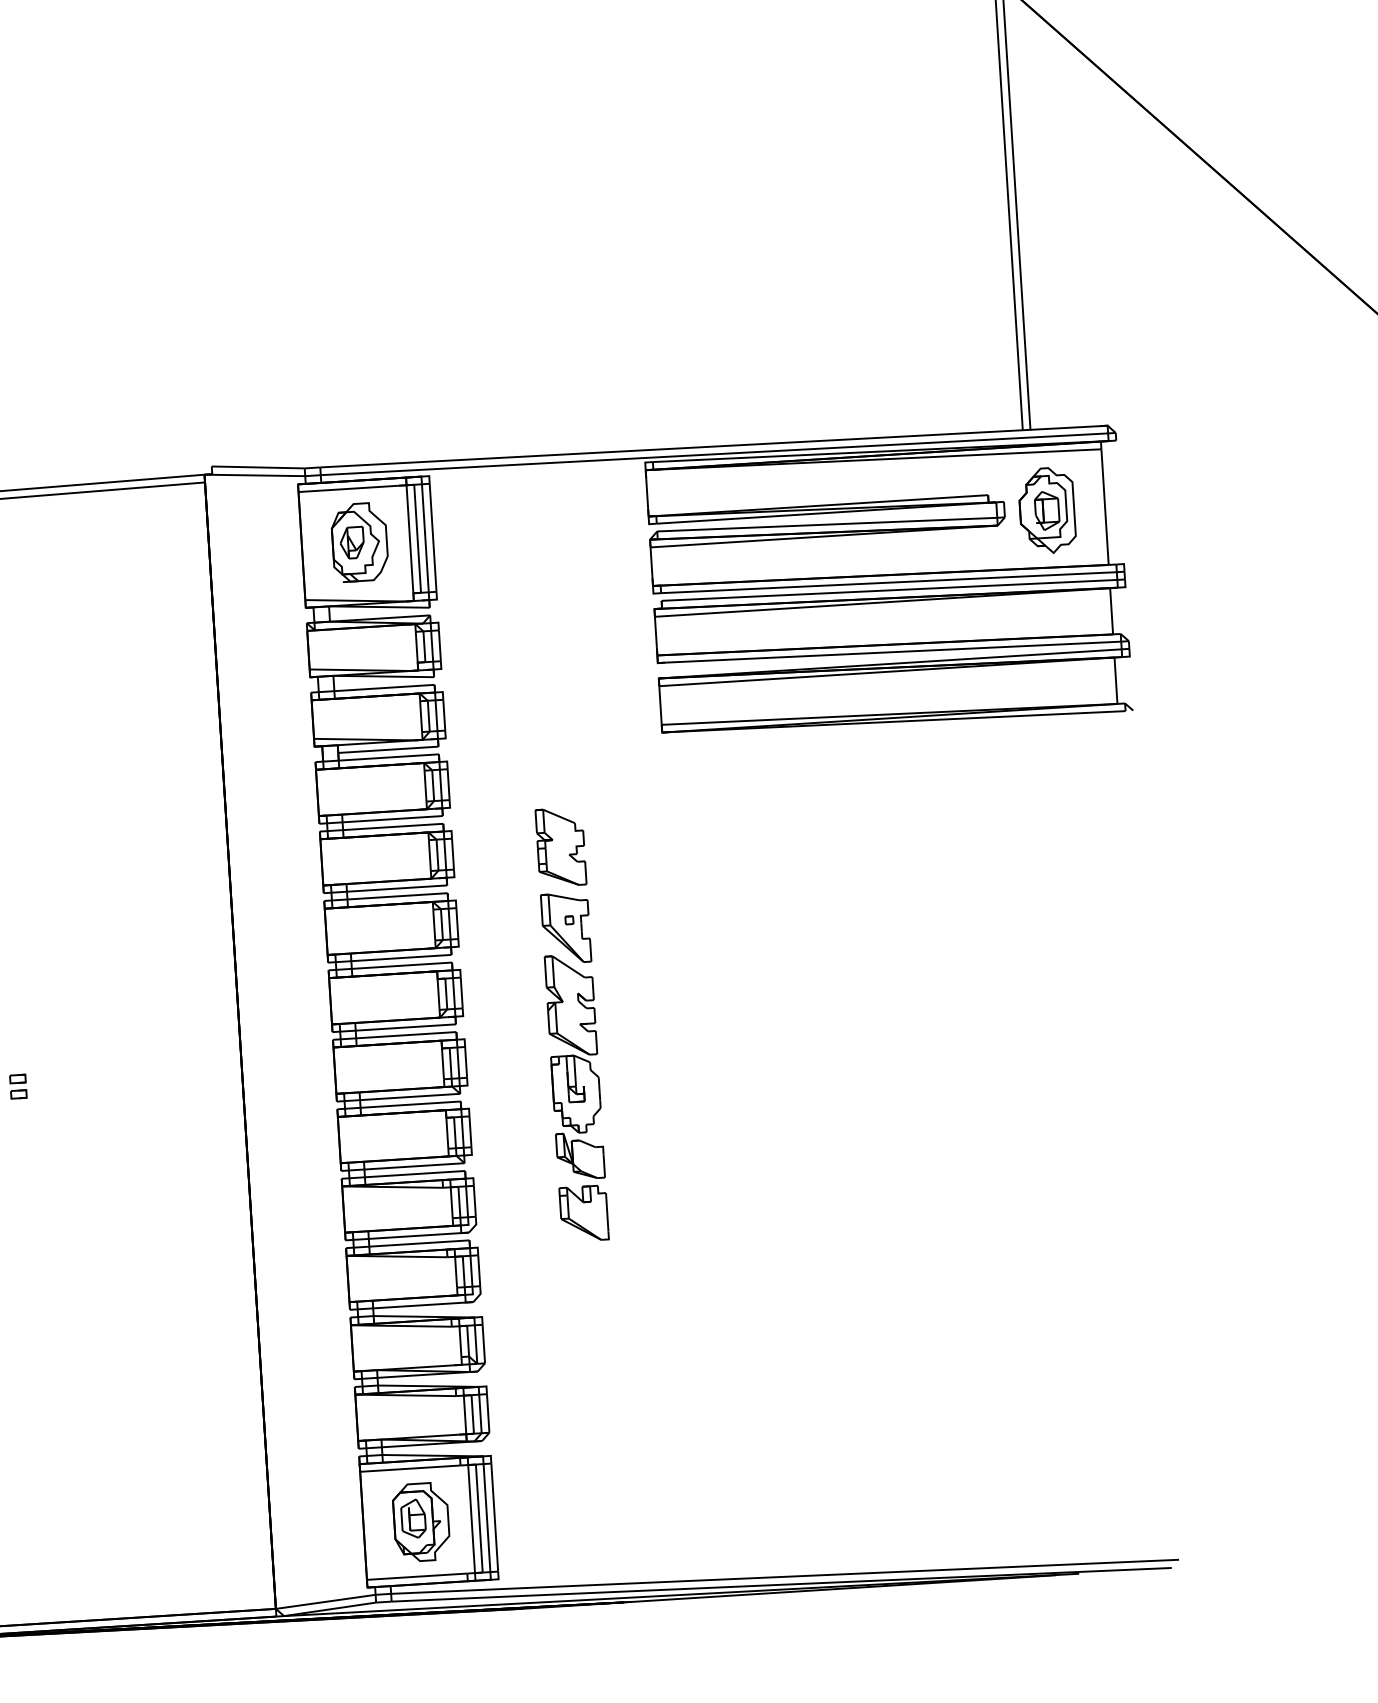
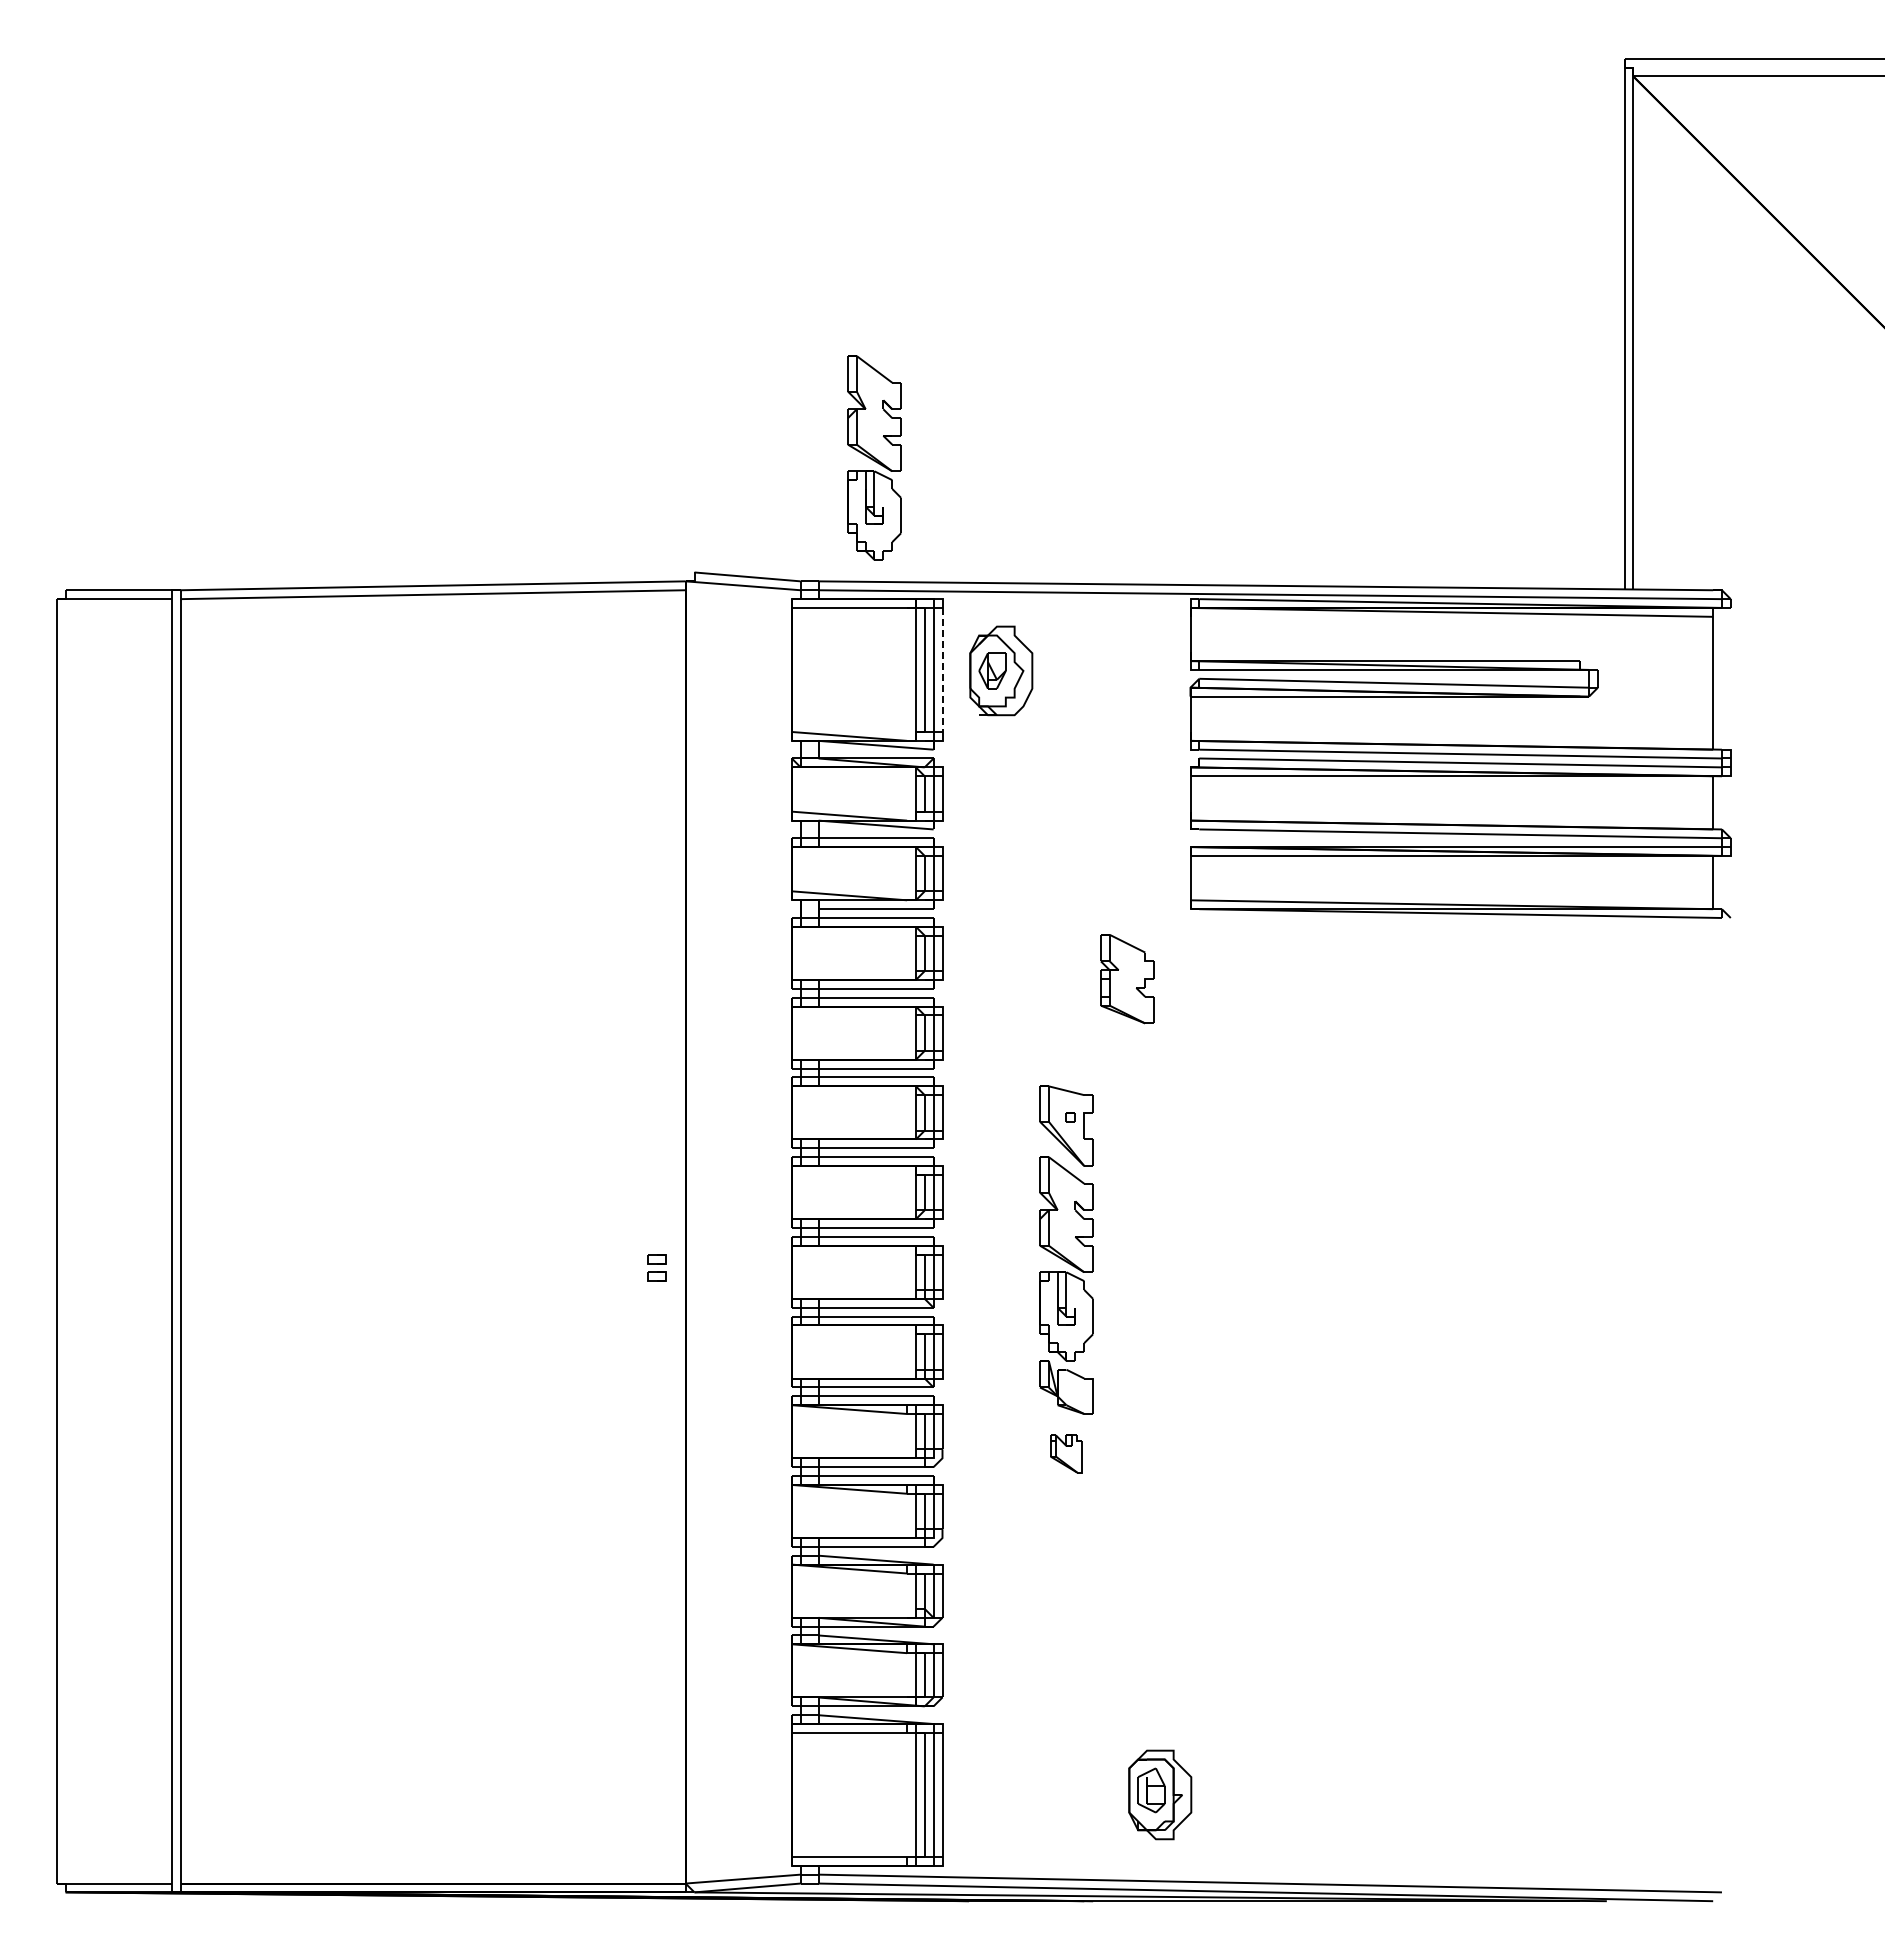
part: (362, 356) -> (874, 457), added
part: (1046, 510) -> (1646, 682), removed
line: (433, 538) -> (942, 670), solid -> dashed
part: (359, 542) -> (1001, 670), moved
part: (561, 847) -> (1127, 979), moved
part: (18, 1086) -> (656, 1267), moved
part: (584, 1213) -> (1066, 1453), size x0.6
part: (421, 1521) -> (1160, 1794), moved

